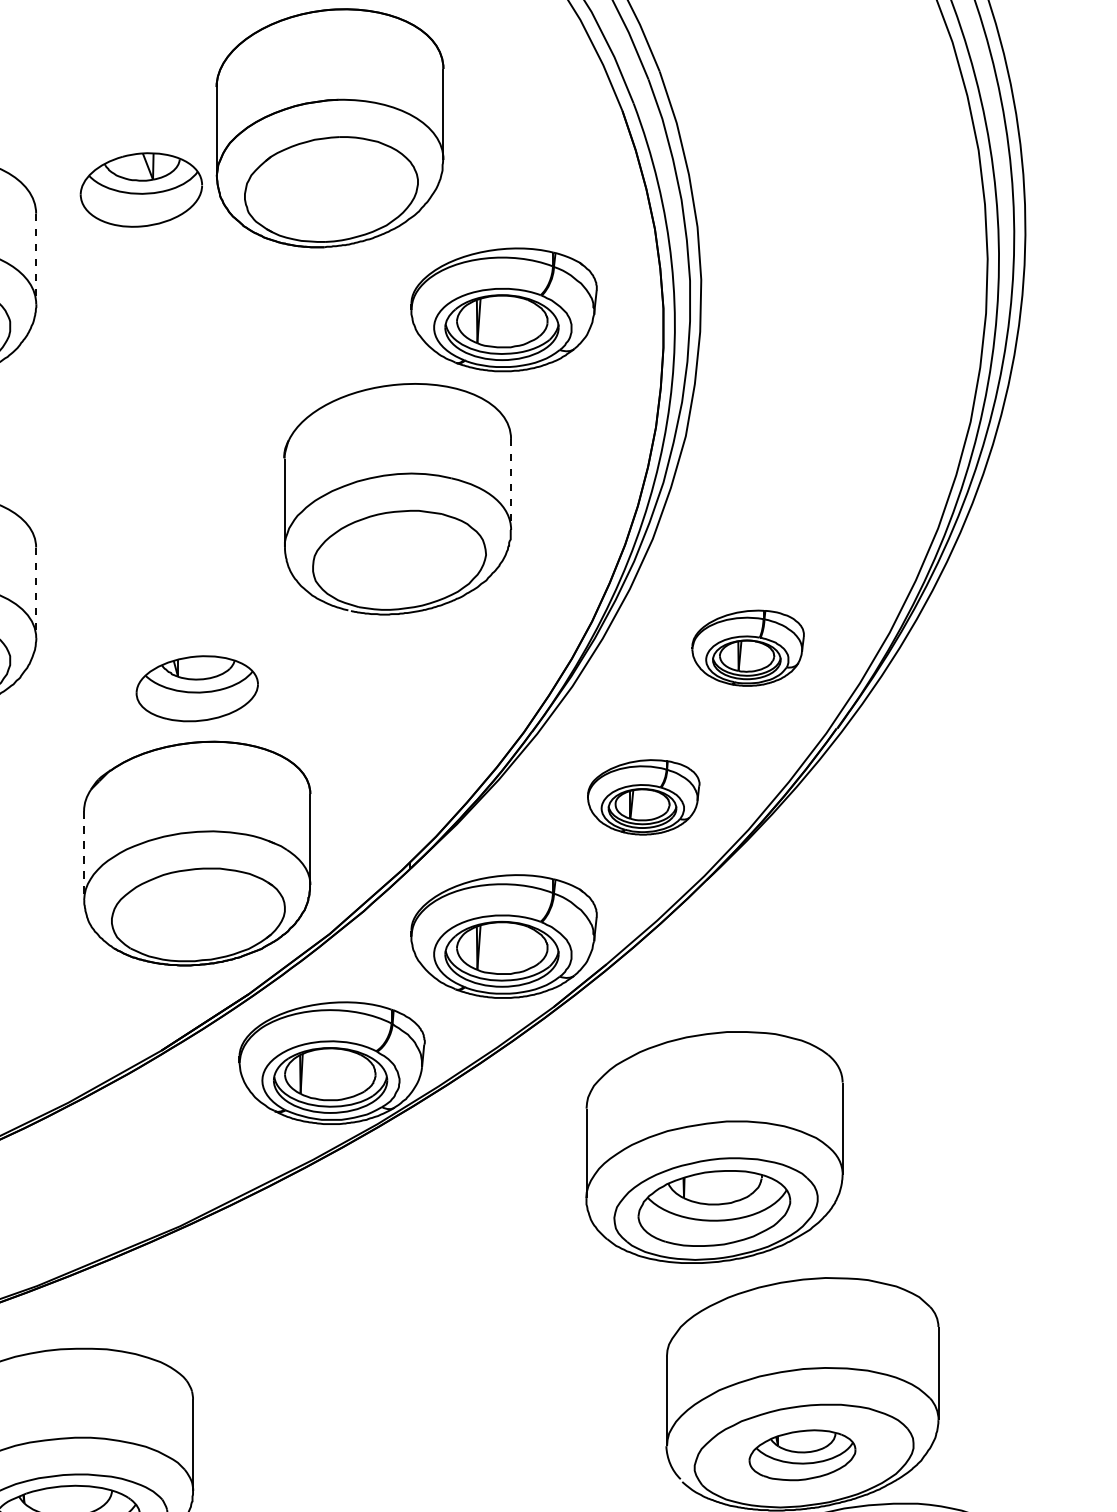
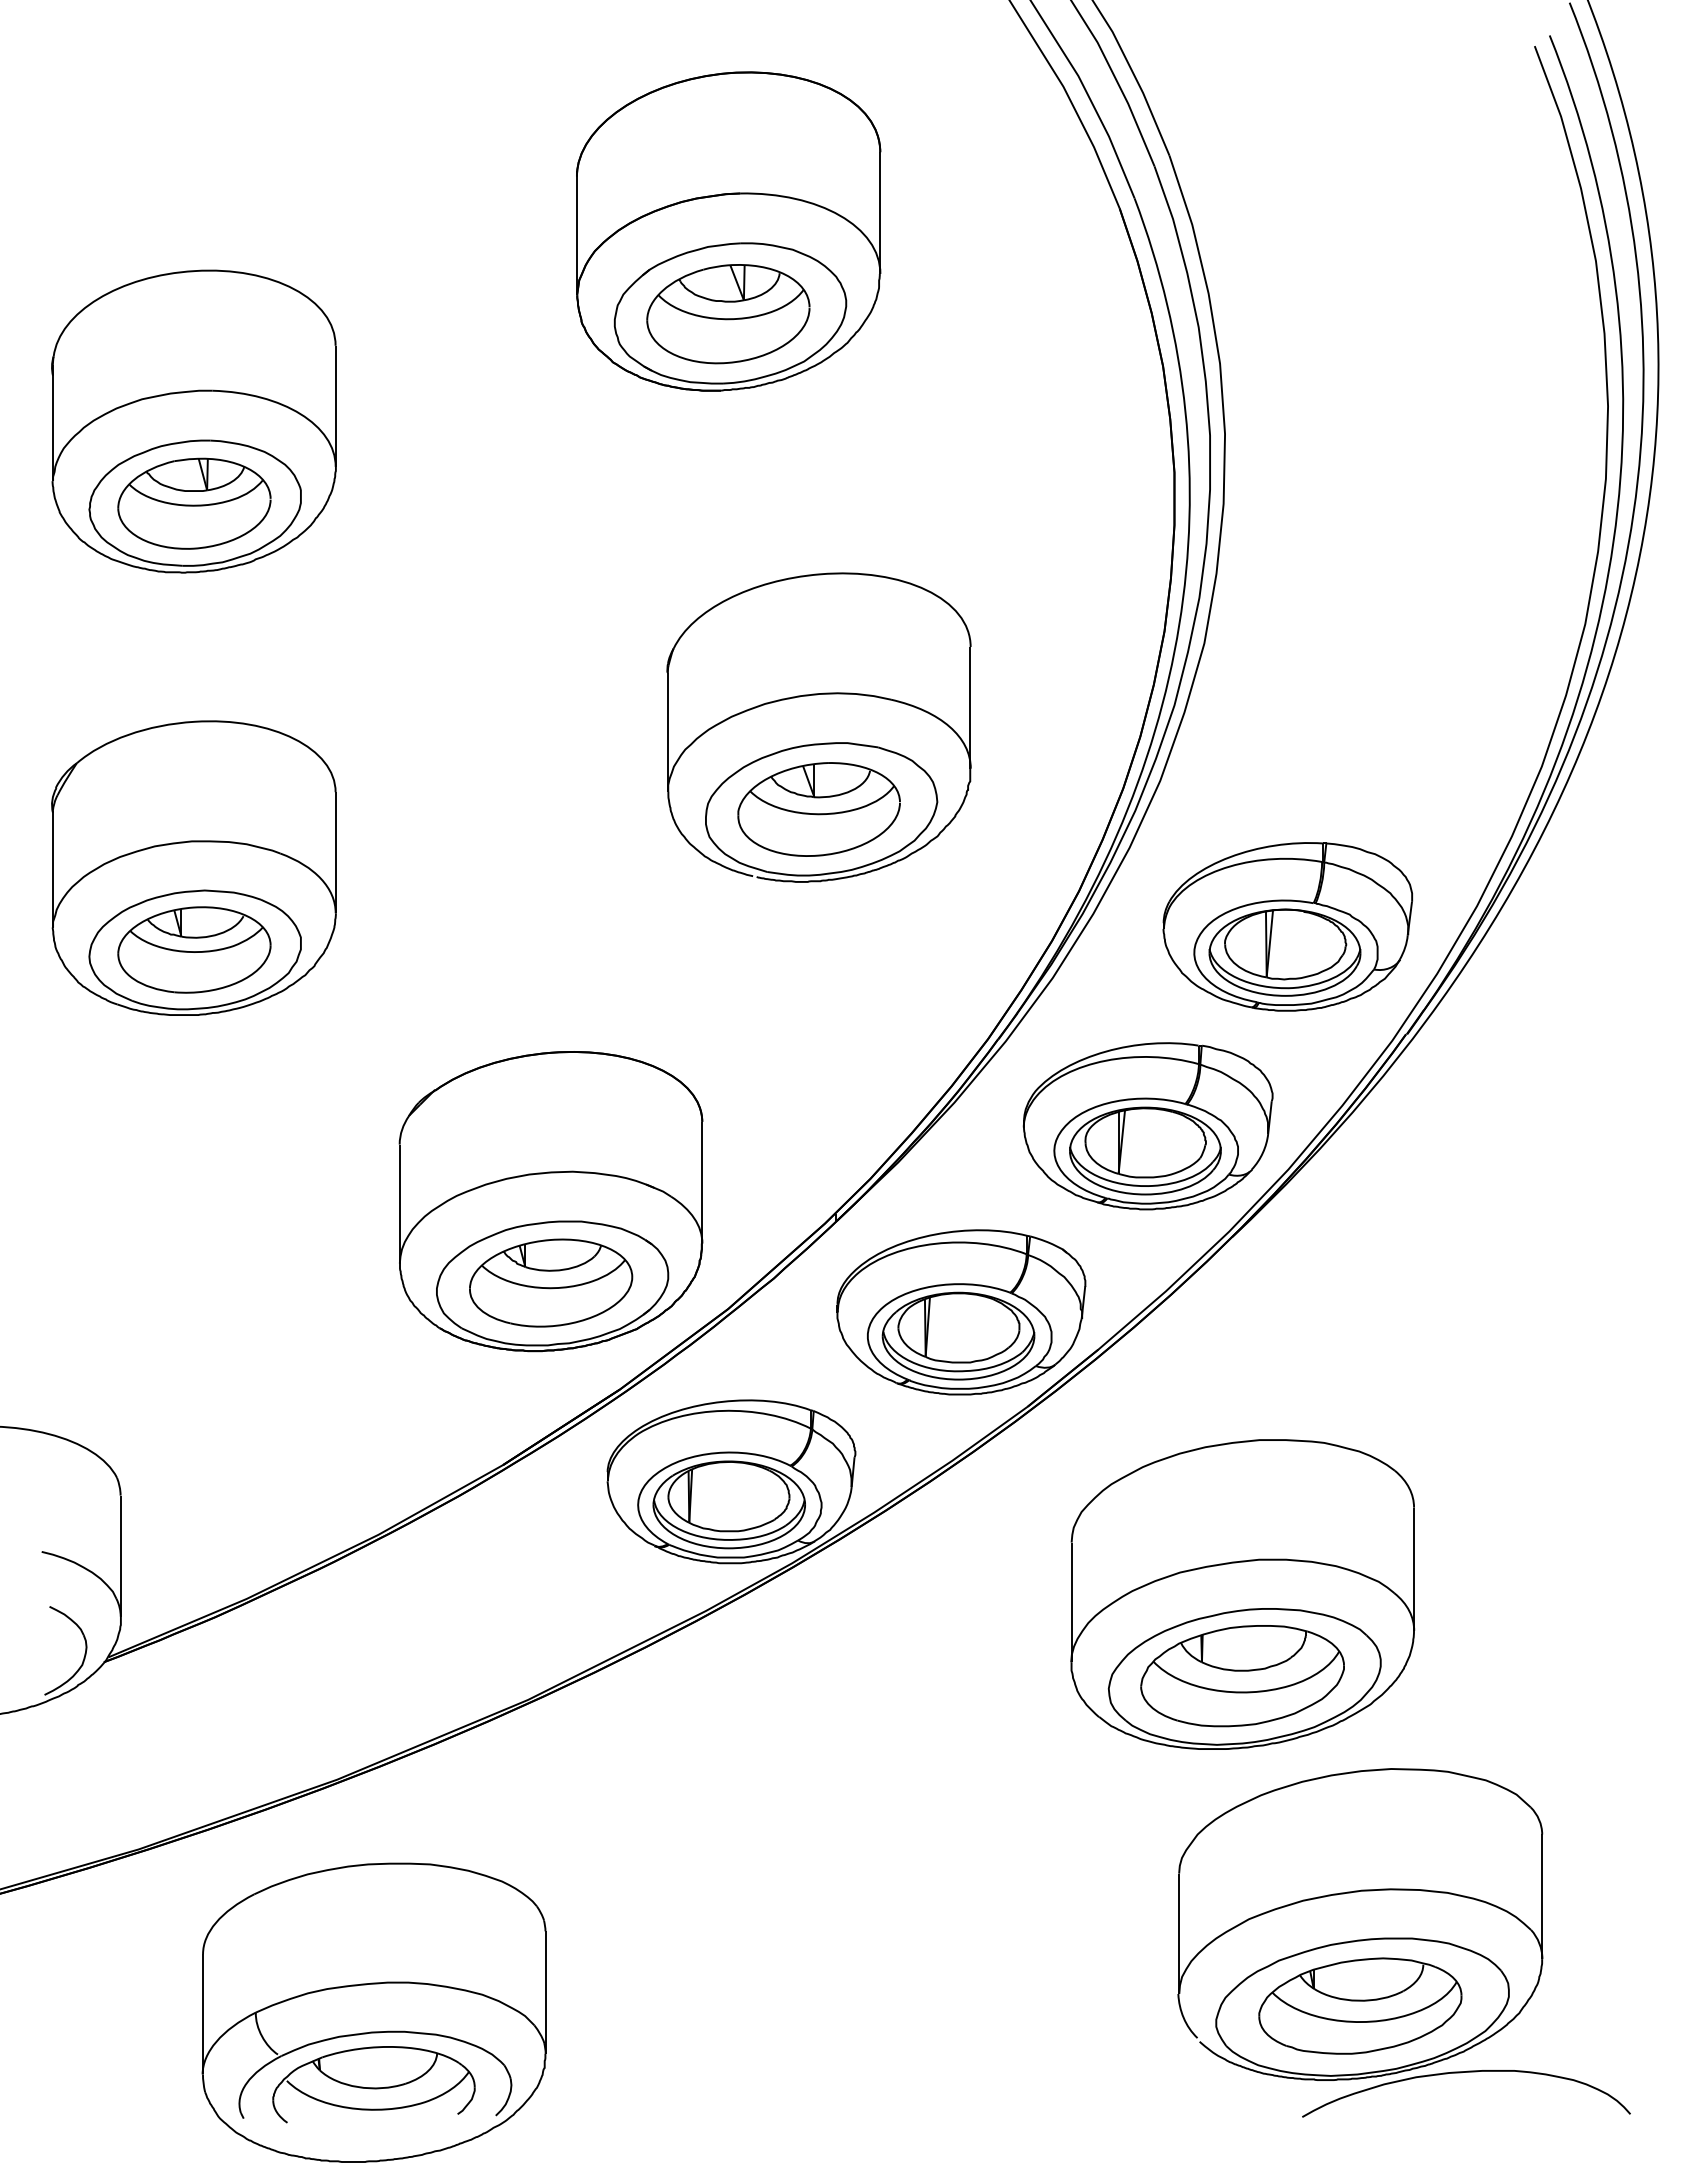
part: (141, 190) -> (728, 314), moved
line: (36, 259) -> (335, 406), dashed -> solid
part: (504, 309) -> (961, 474), removed
line: (510, 484) -> (970, 707), dashed -> solid
part: (397, 560) -> (818, 809), added
line: (36, 592) -> (335, 852), dashed -> solid
part: (747, 647) -> (1287, 926), size x1.67
part: (197, 688) -> (551, 1282), moved
part: (643, 797) -> (1147, 1126), size x1.67
line: (84, 855) -> (400, 1204), dashed -> solid
part: (802, 1454) -> (1360, 2005), size x1.43

